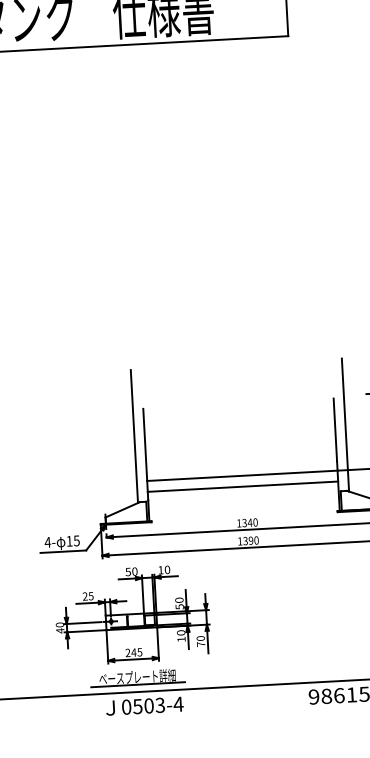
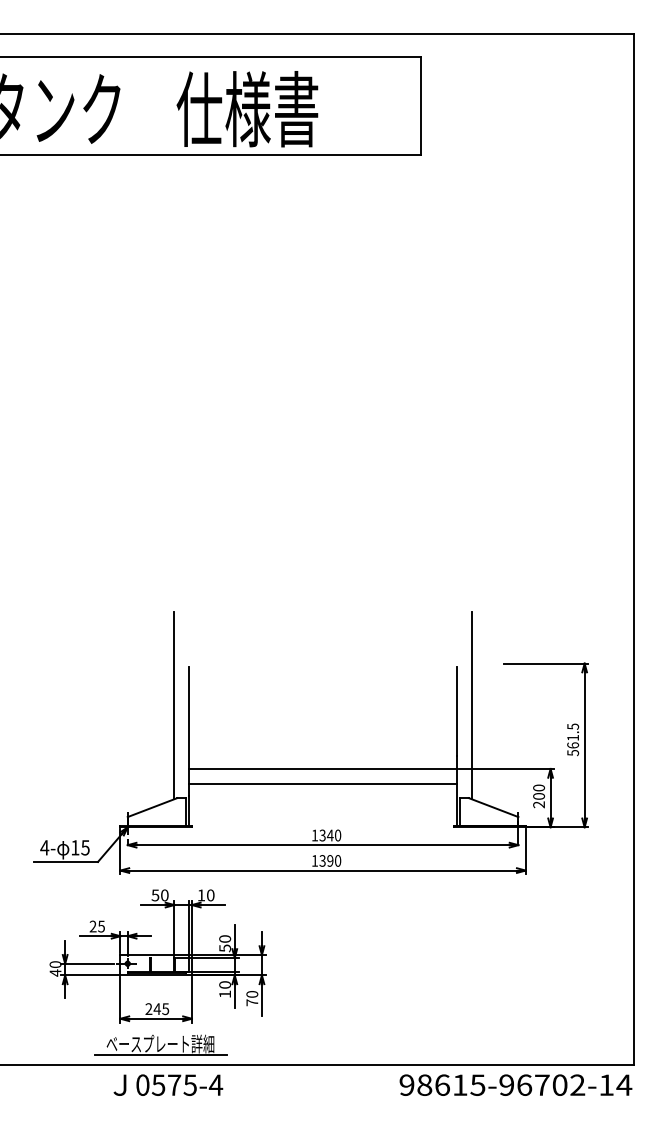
text: (154, 705) -> (182, 1084), 0503-4 -> 0575-4

